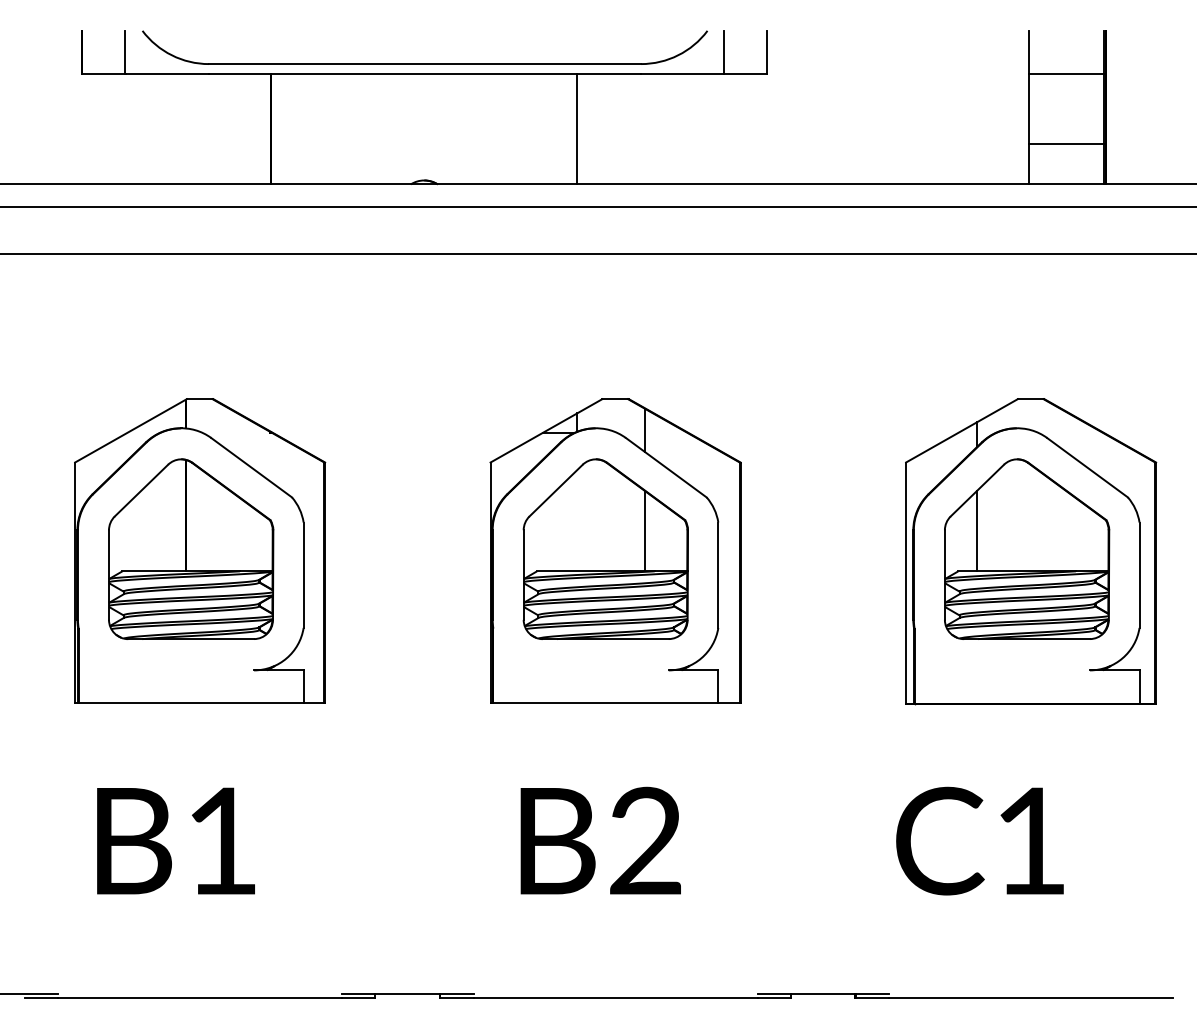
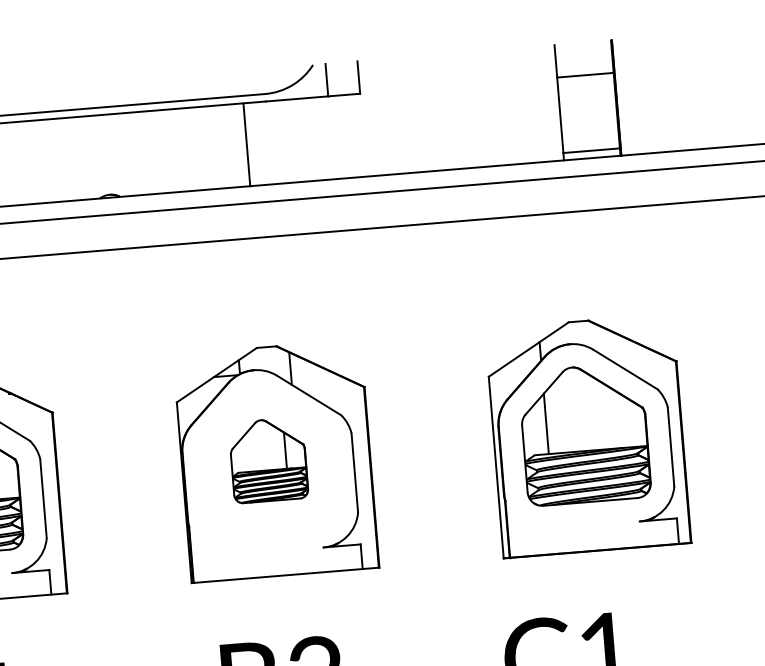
line: (577, 129) -> (247, 144), moved
line: (1066, 143) -> (591, 150), moved
part: (605, 548) -> (268, 459), size x0.6

